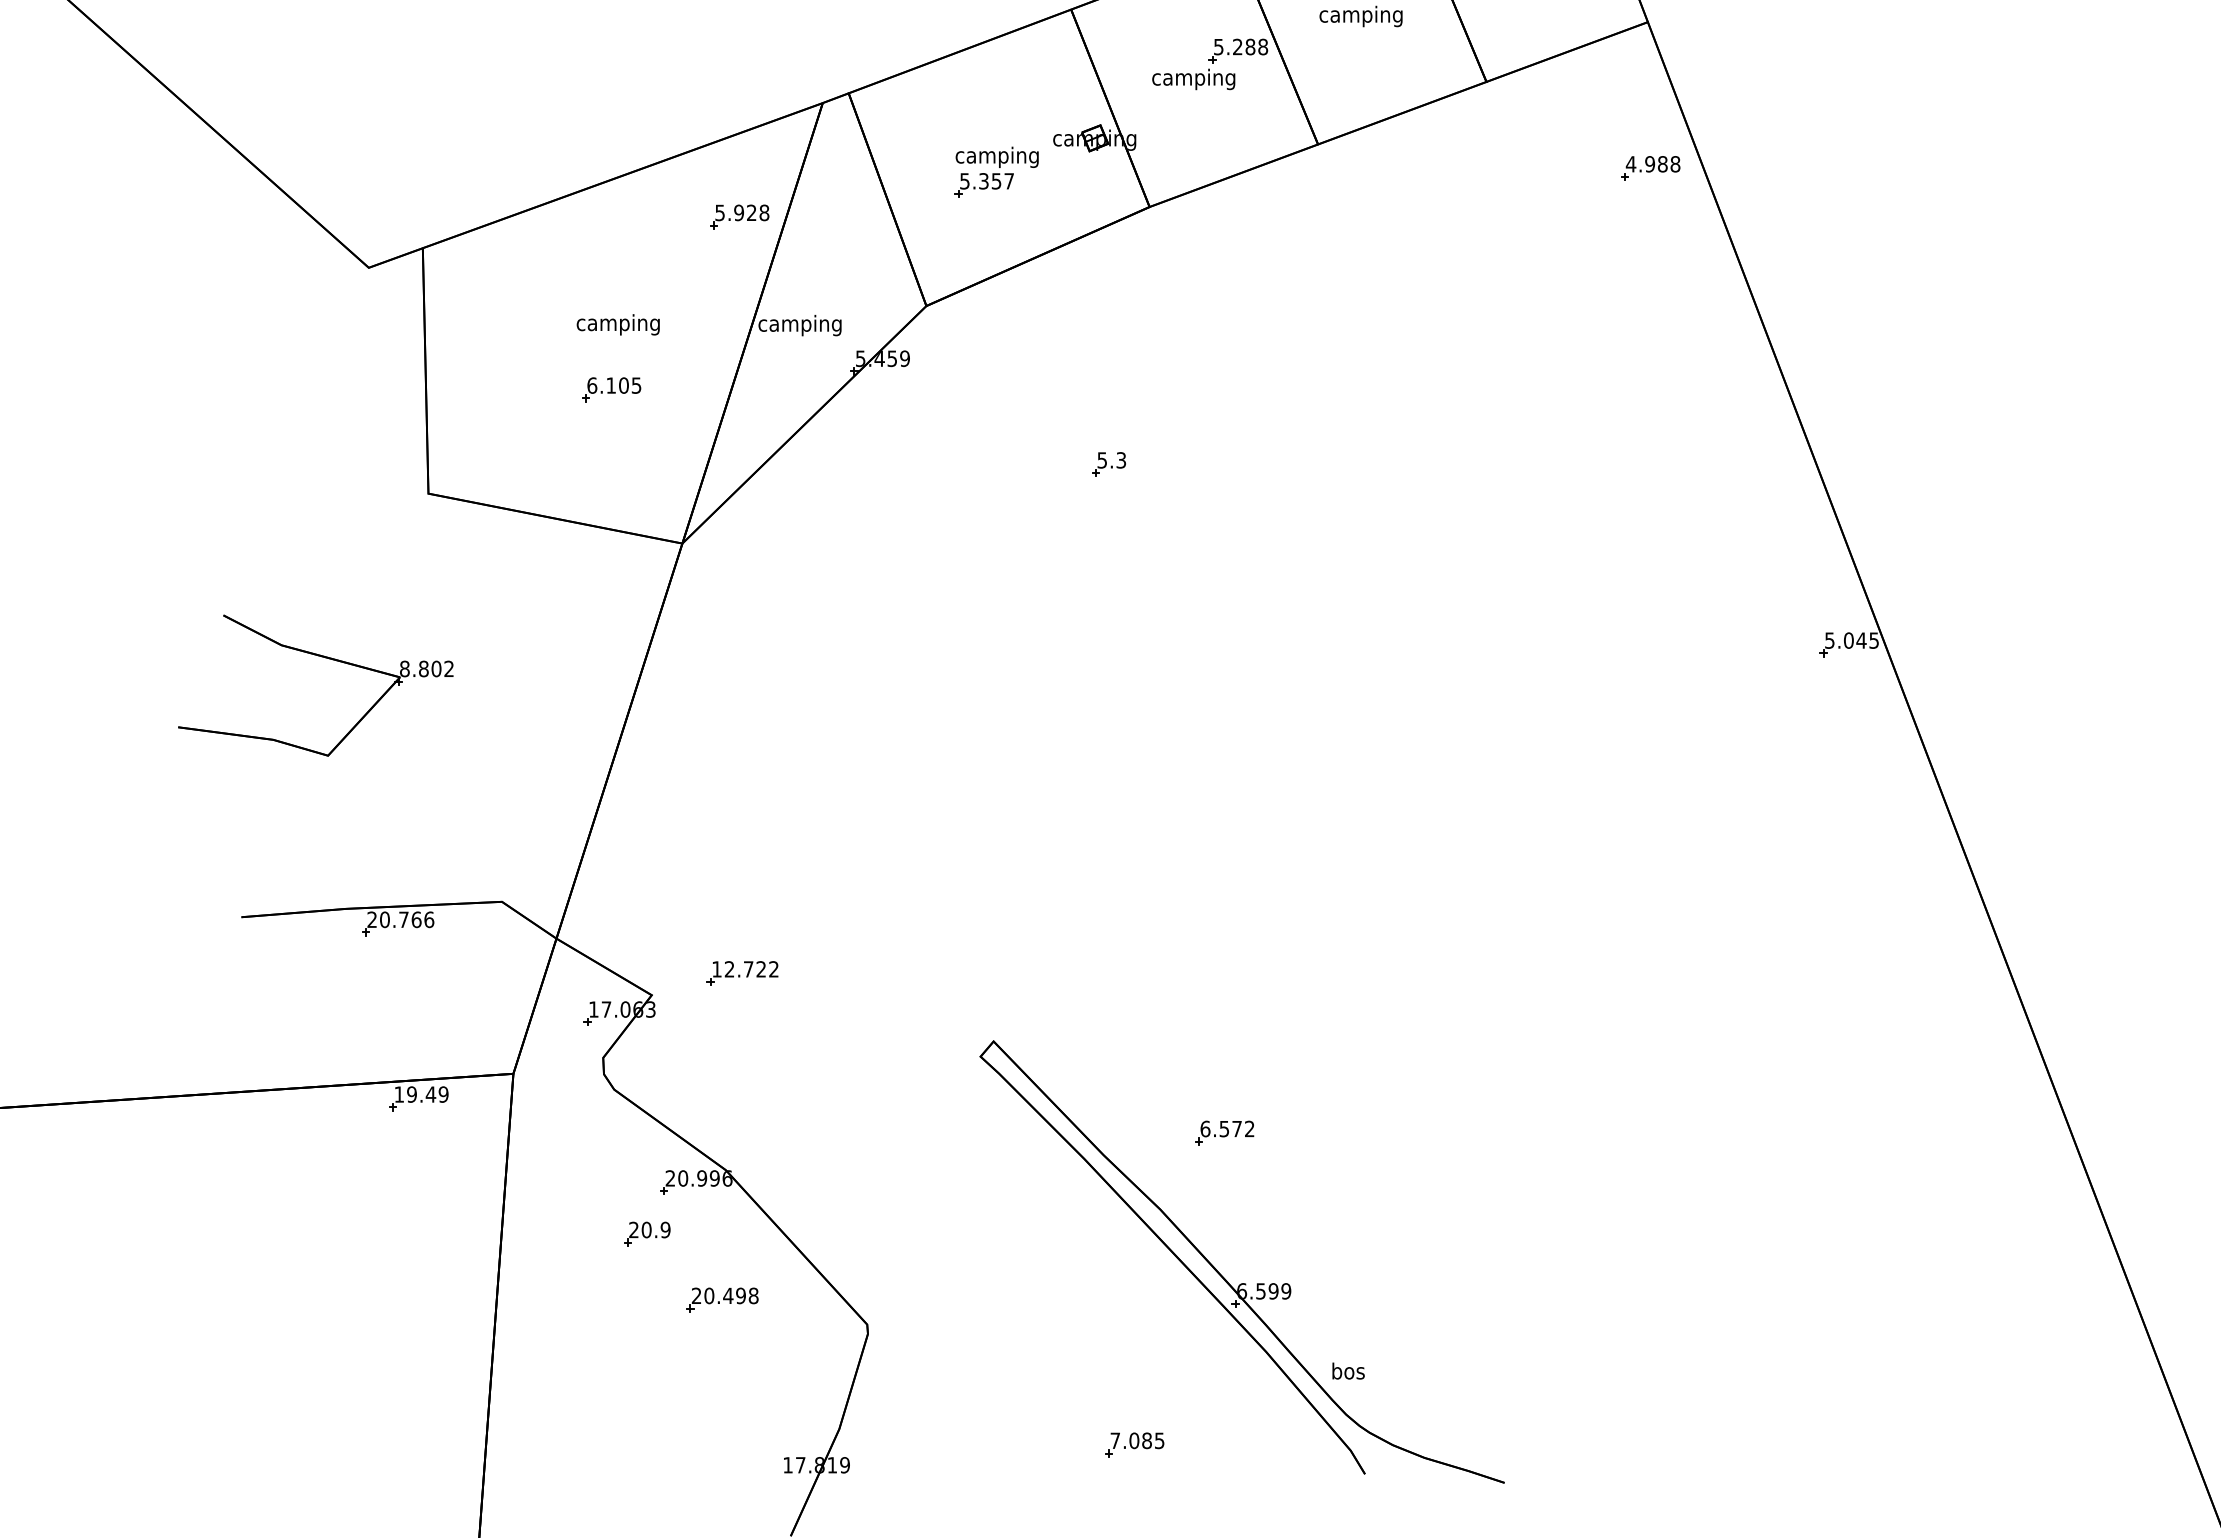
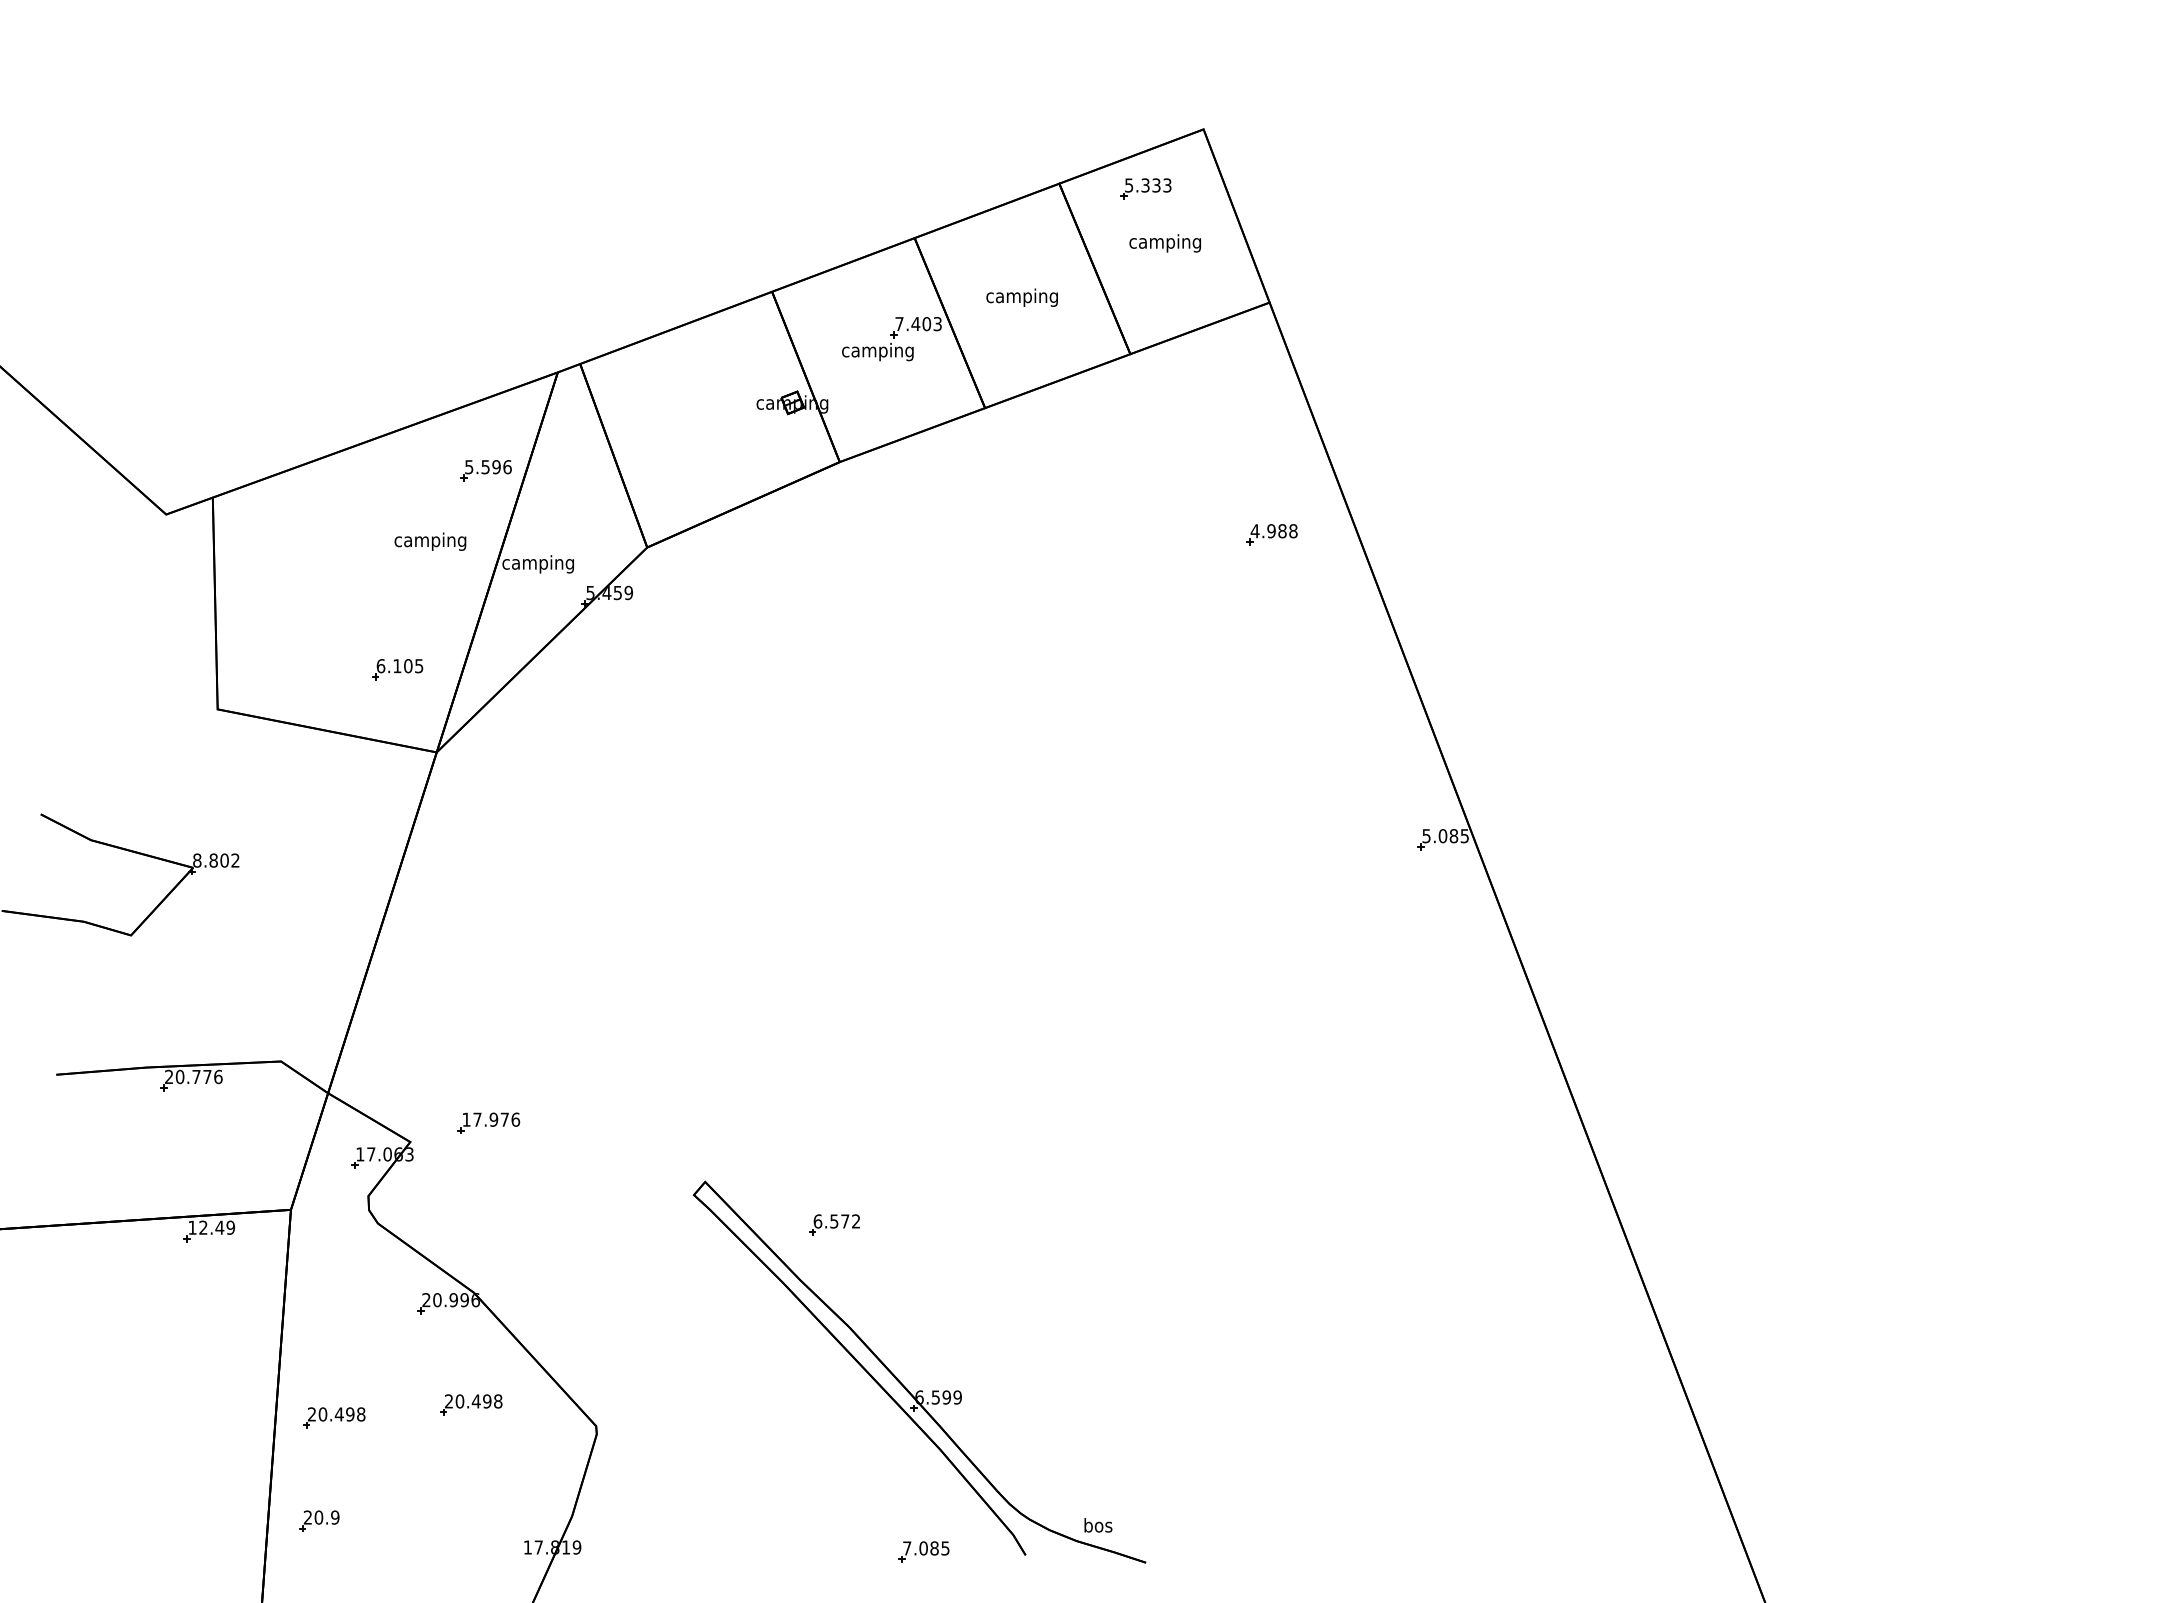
text: (1240, 47) -> (918, 324), 5.288 -> 7.403
part: (1650, 168) -> (1271, 534), moved
part: (996, 172) -> (707, 432), removed
text: (751, 213) -> (496, 467), 5.928 -> 5.596
text: (618, 324) -> (430, 541), moved
part: (611, 389) -> (397, 669), moved
part: (1108, 463) -> (804, 683), removed
text: (1861, 641) -> (1453, 836), 5.045 -> 5.085
text: (416, 919) -> (207, 1076), 20.766 -> 20.776
text: (751, 969) -> (496, 1119), 12.722 -> 17.976
text: (412, 1094) -> (203, 1227), 19.49 -> 12.49
part: (1224, 1132) -> (834, 1224), moved
part: (647, 1233) -> (319, 1520), moved
part: (563, 1314) -> (334, 1417), added
text: (1348, 1371) -> (1098, 1525), moved
part: (1134, 1444) -> (923, 1551), moved

